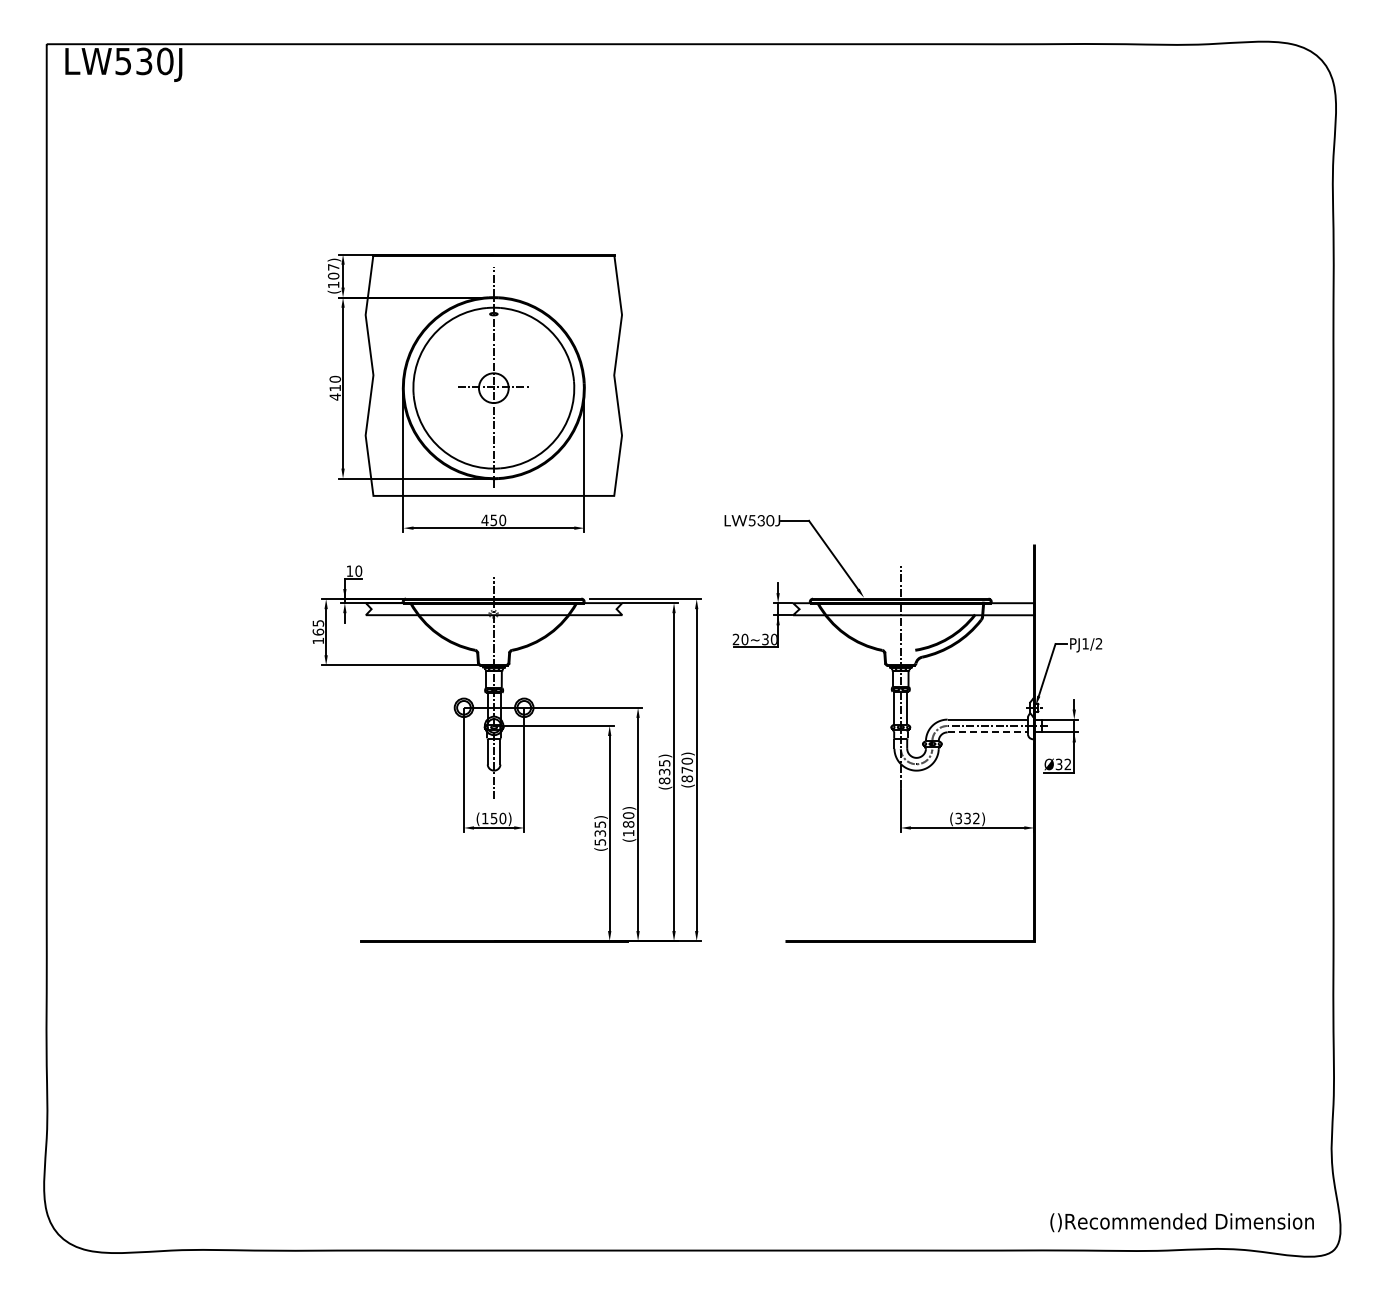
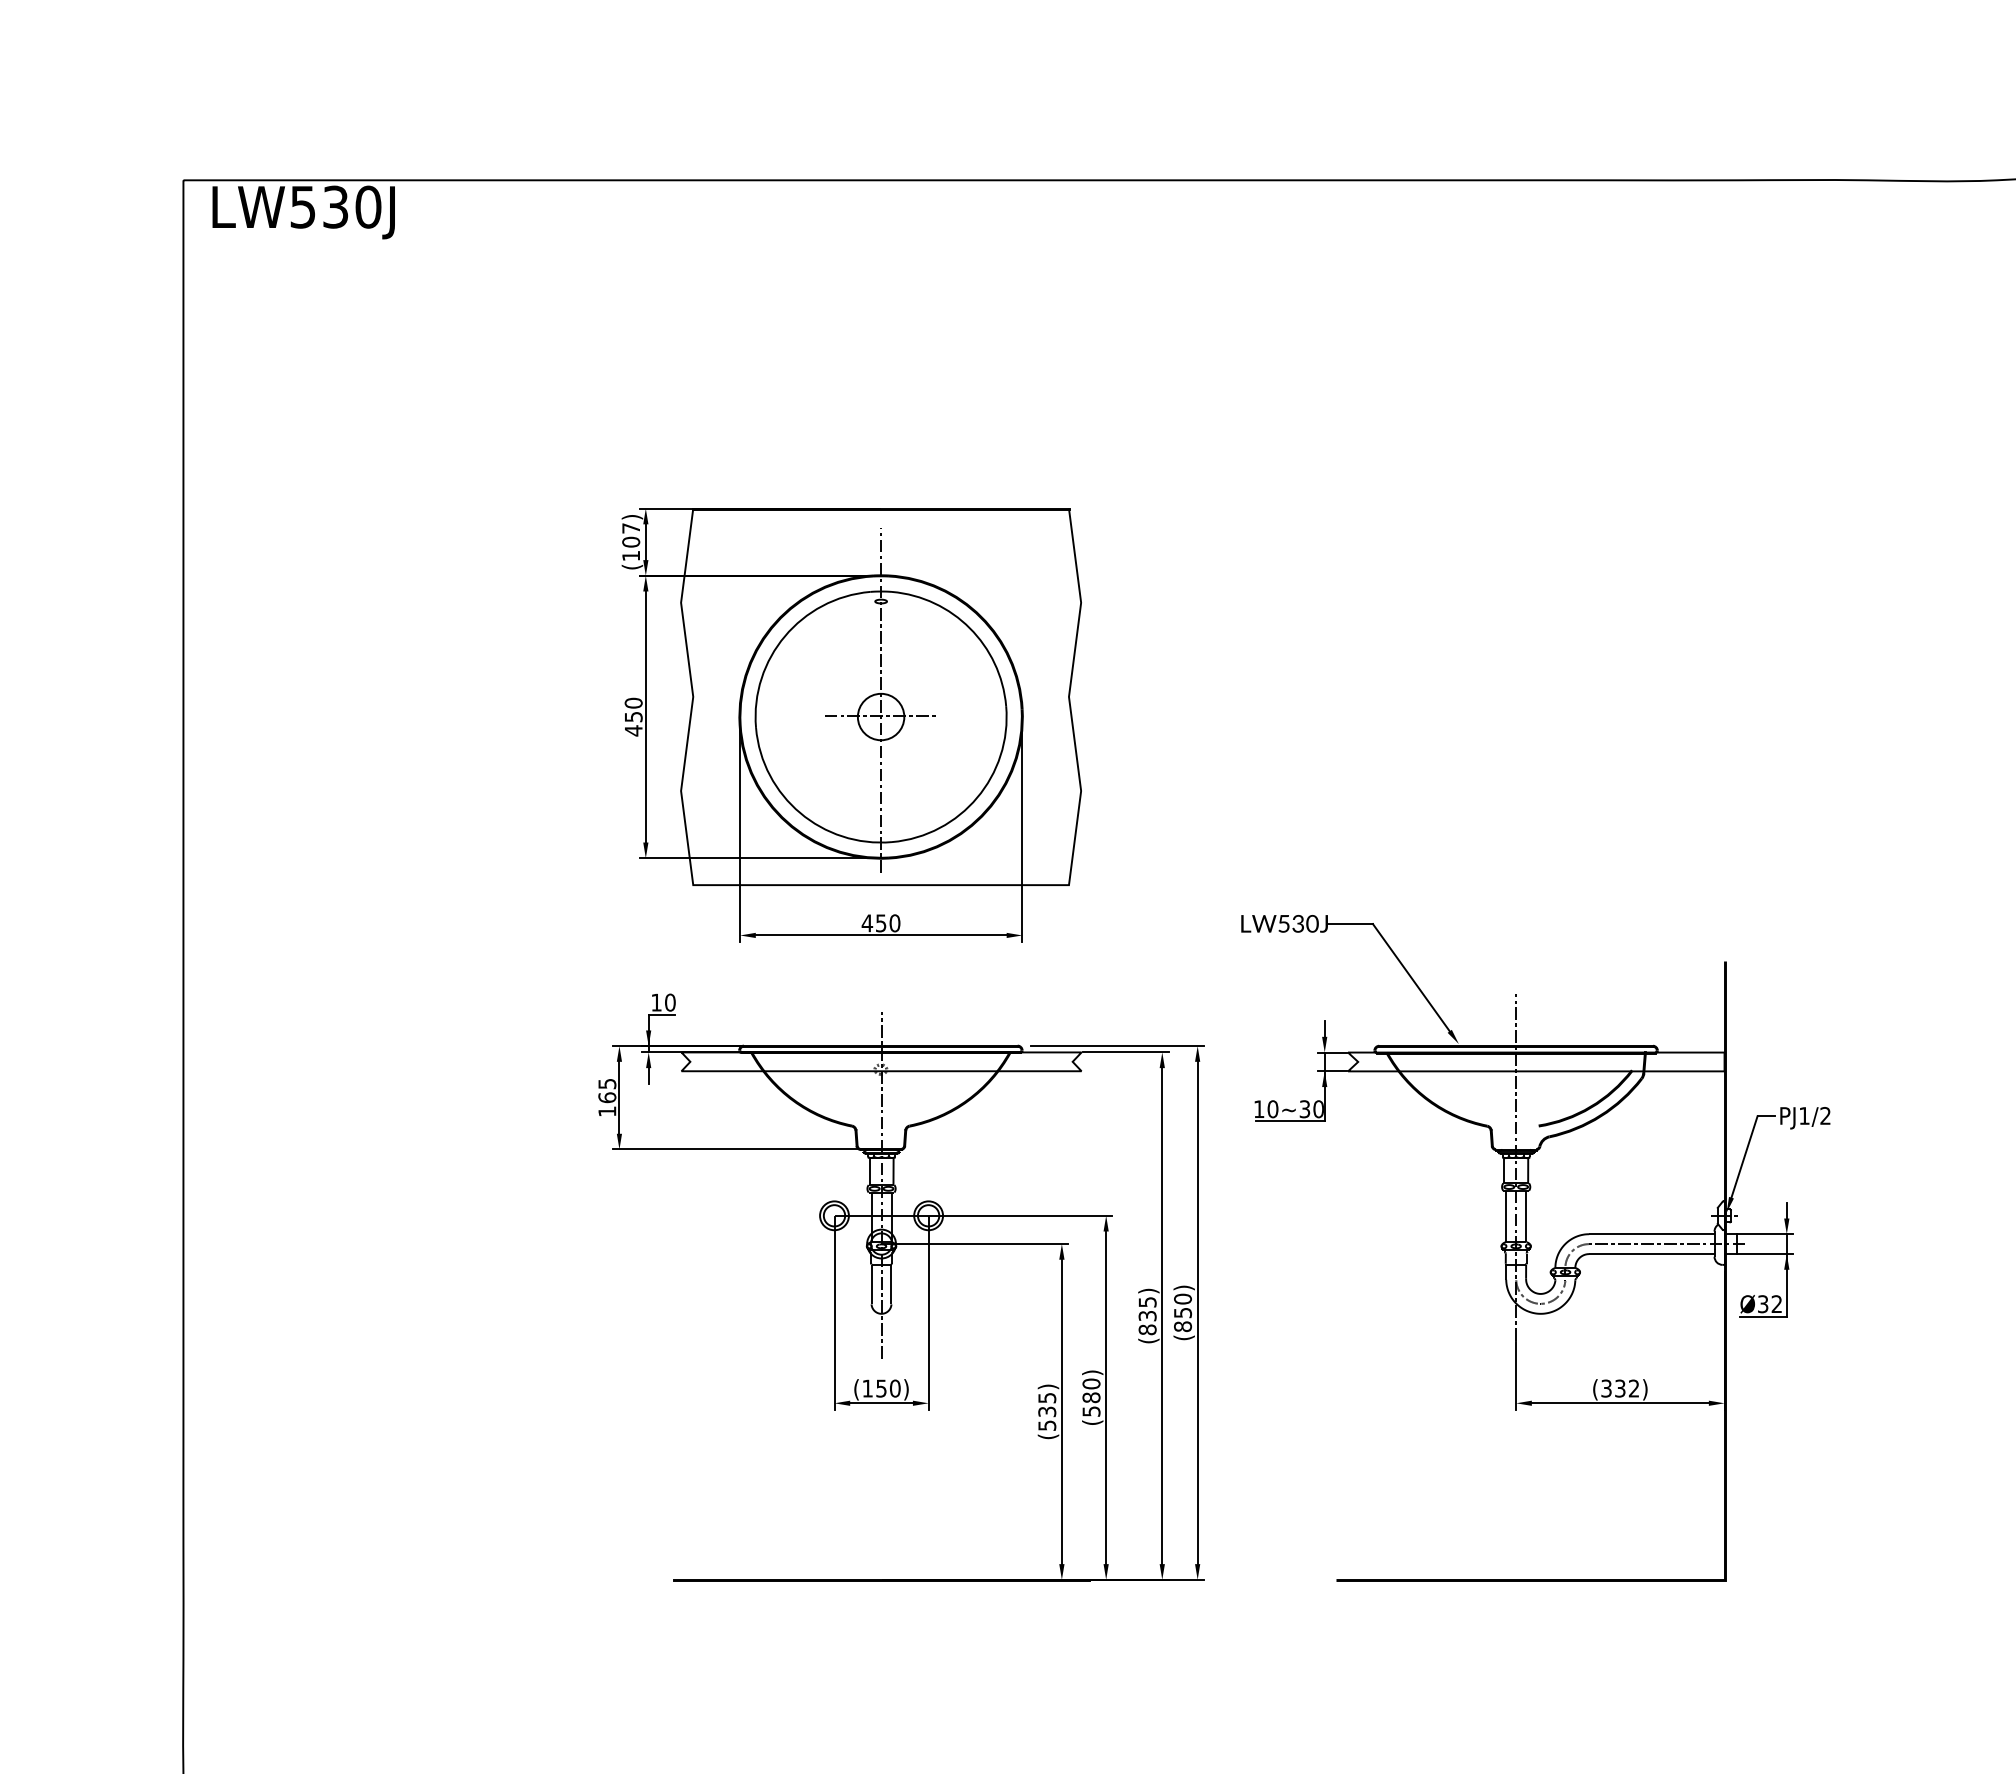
text: (335, 388) -> (634, 717), 410 -> 450
text: (735, 638) -> (1258, 1107), 20~30 -> 10~30
line: (988, 732) -> (1652, 1254), dashed -> solid
text: (687, 769) -> (1183, 1312), (870) -> (850)
text: (628, 833) -> (1091, 1411), (180) -> (580)

